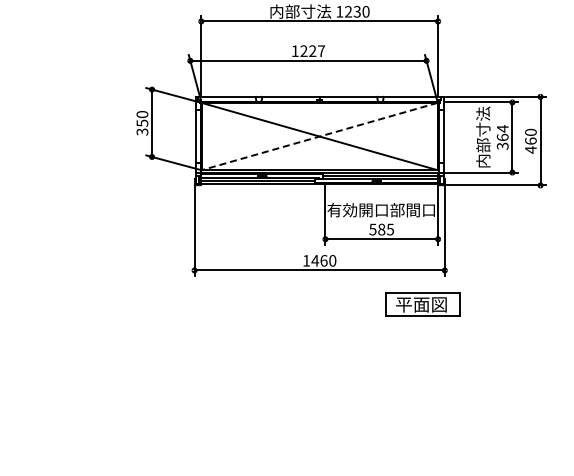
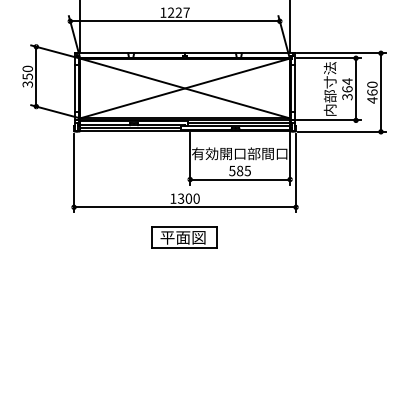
line: (319, 136) -> (184, 88), dashed -> solid
text: (319, 260) -> (184, 198), 1460 -> 1300
part: (422, 304) -> (183, 237), moved

